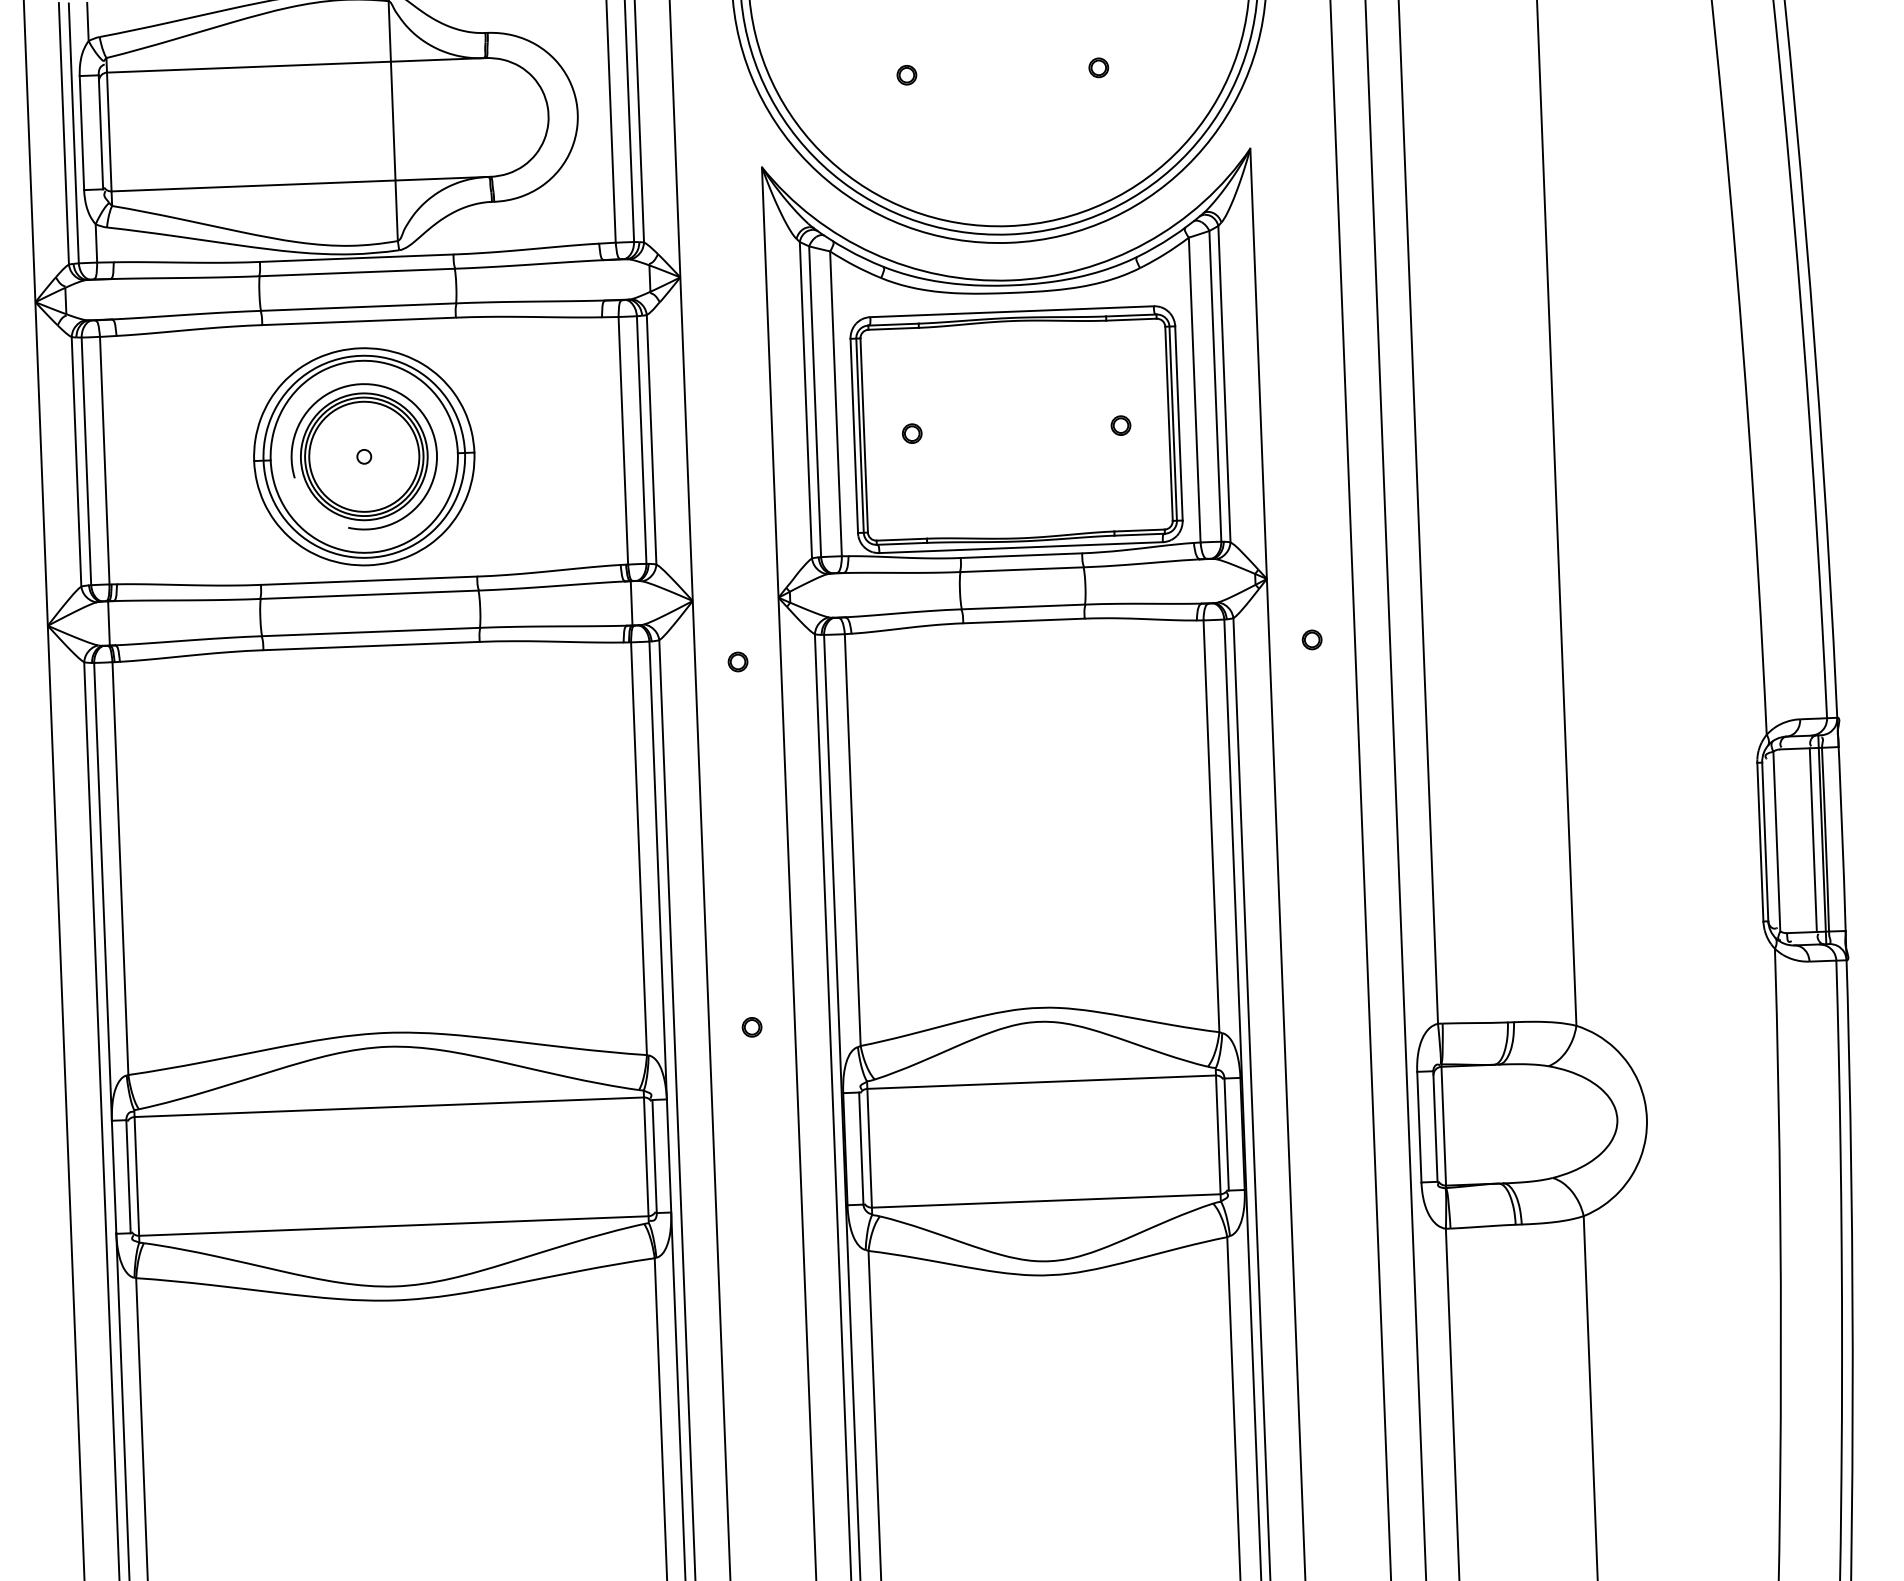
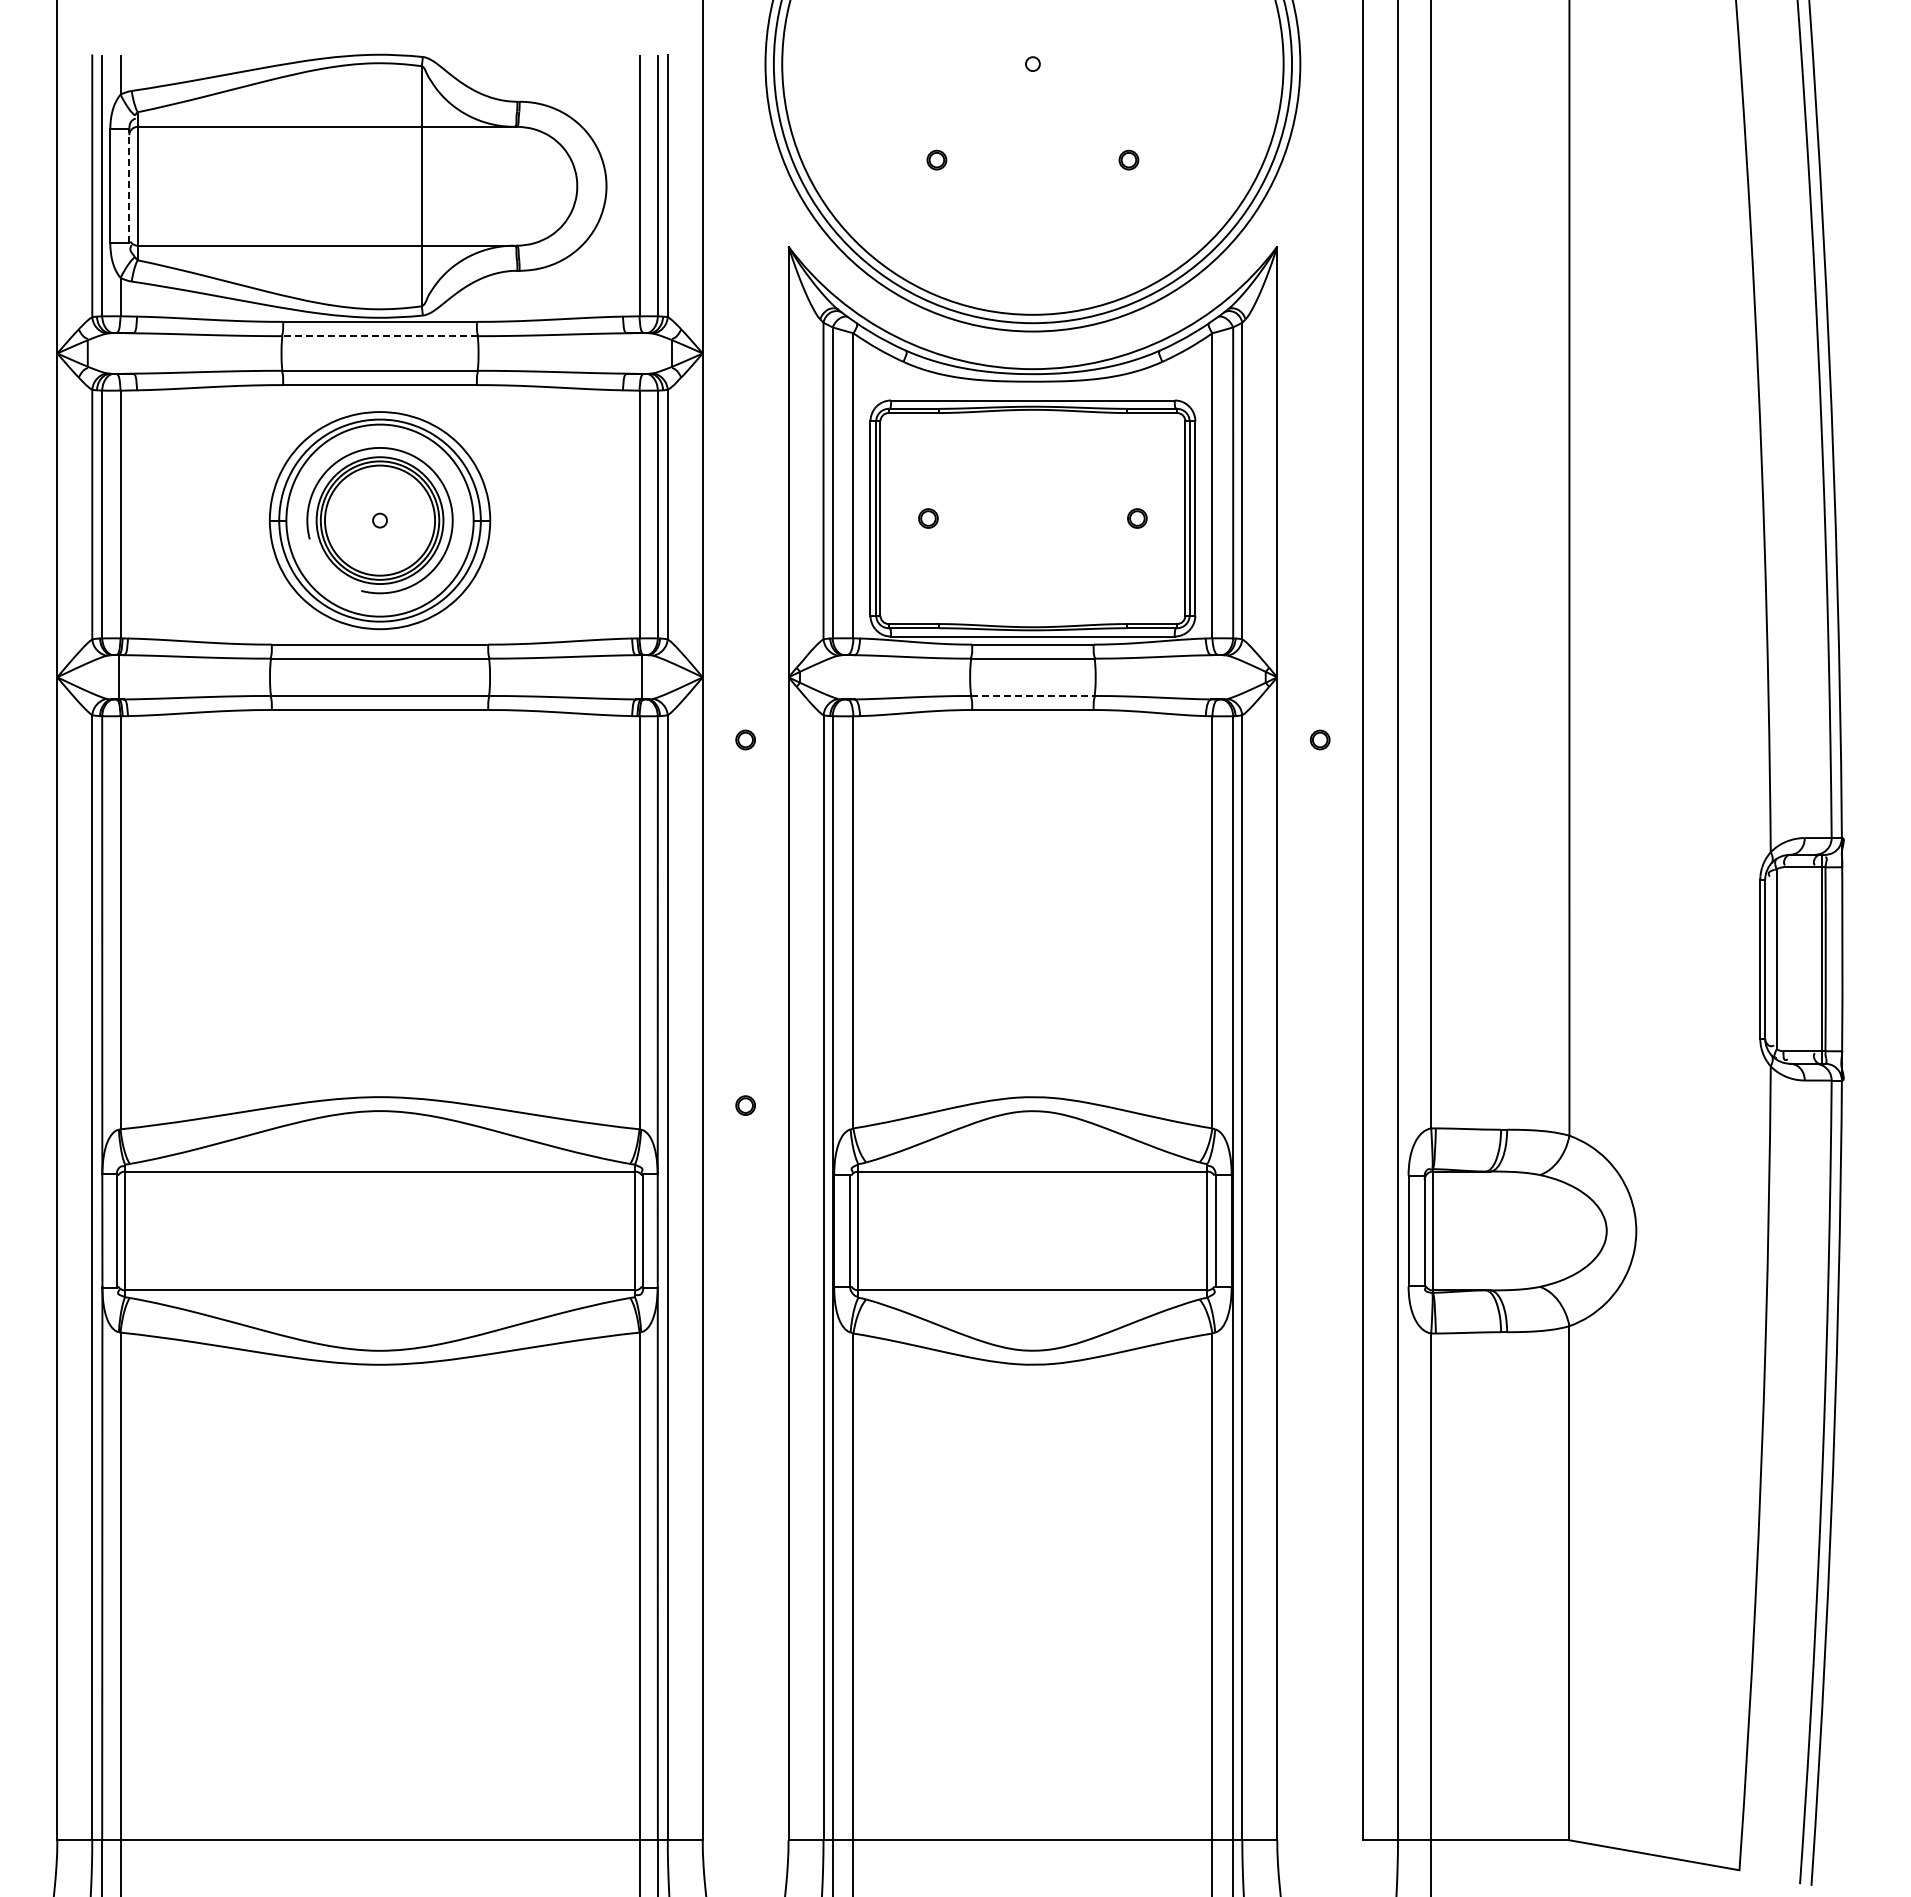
line: (101, 131) -> (129, 185), solid -> dashed
line: (357, 272) -> (380, 336), solid -> dashed
line: (1022, 606) -> (1032, 695), solid -> dashed
line: (1813, 840) -> (1813, 959), removed

